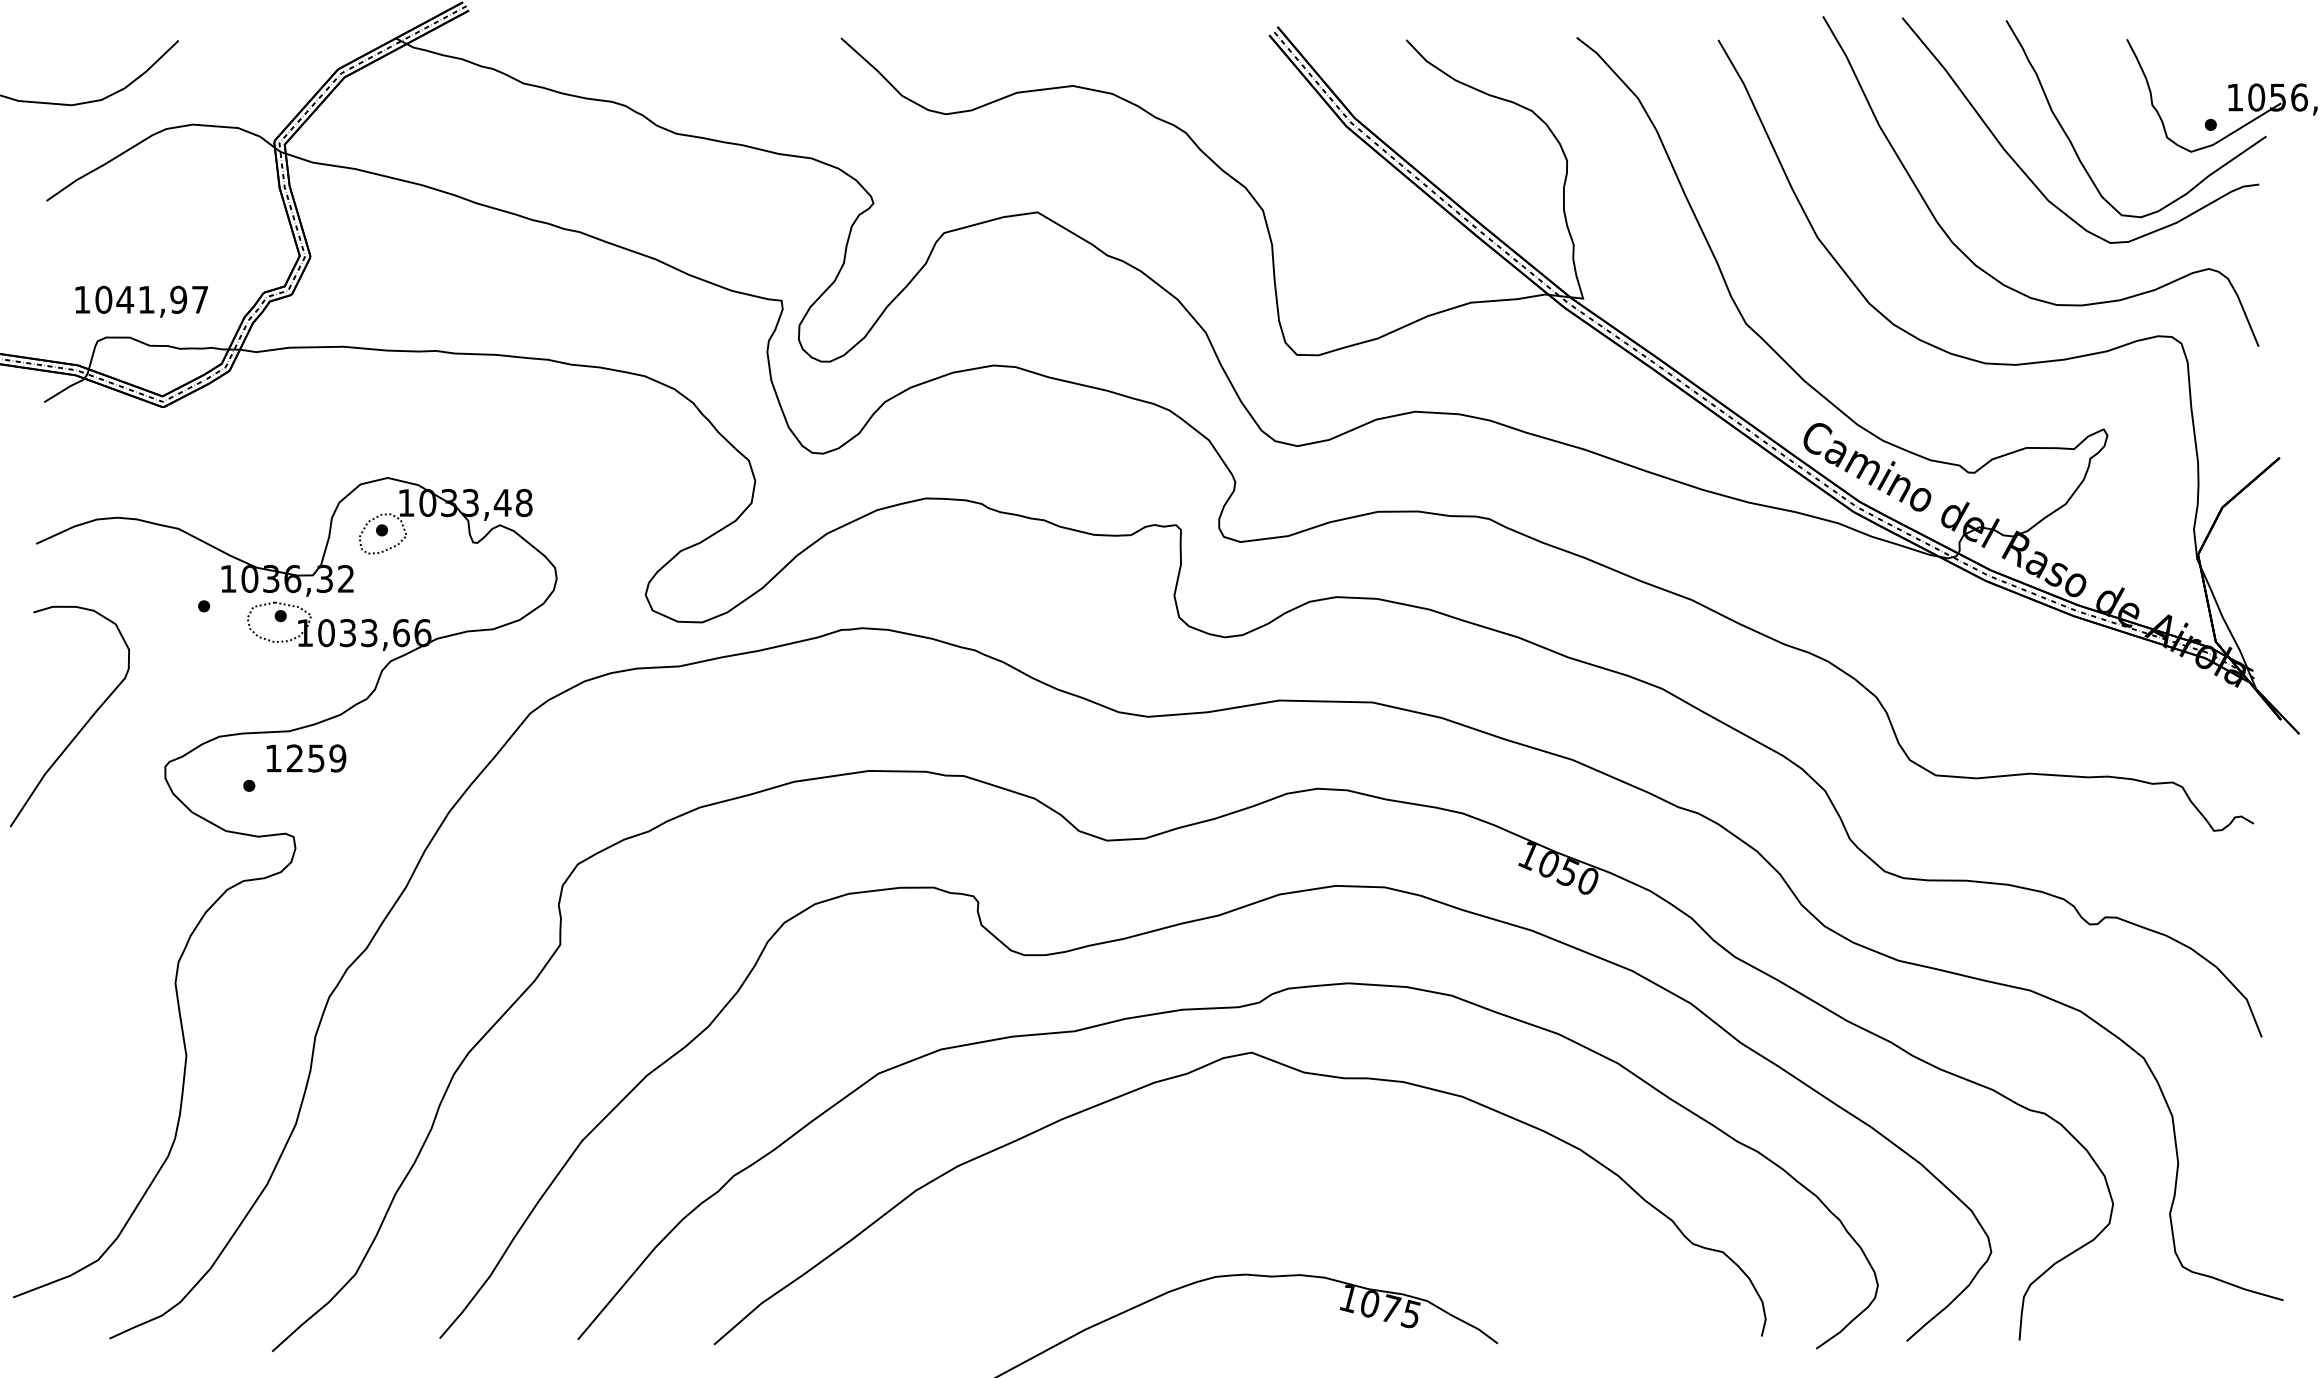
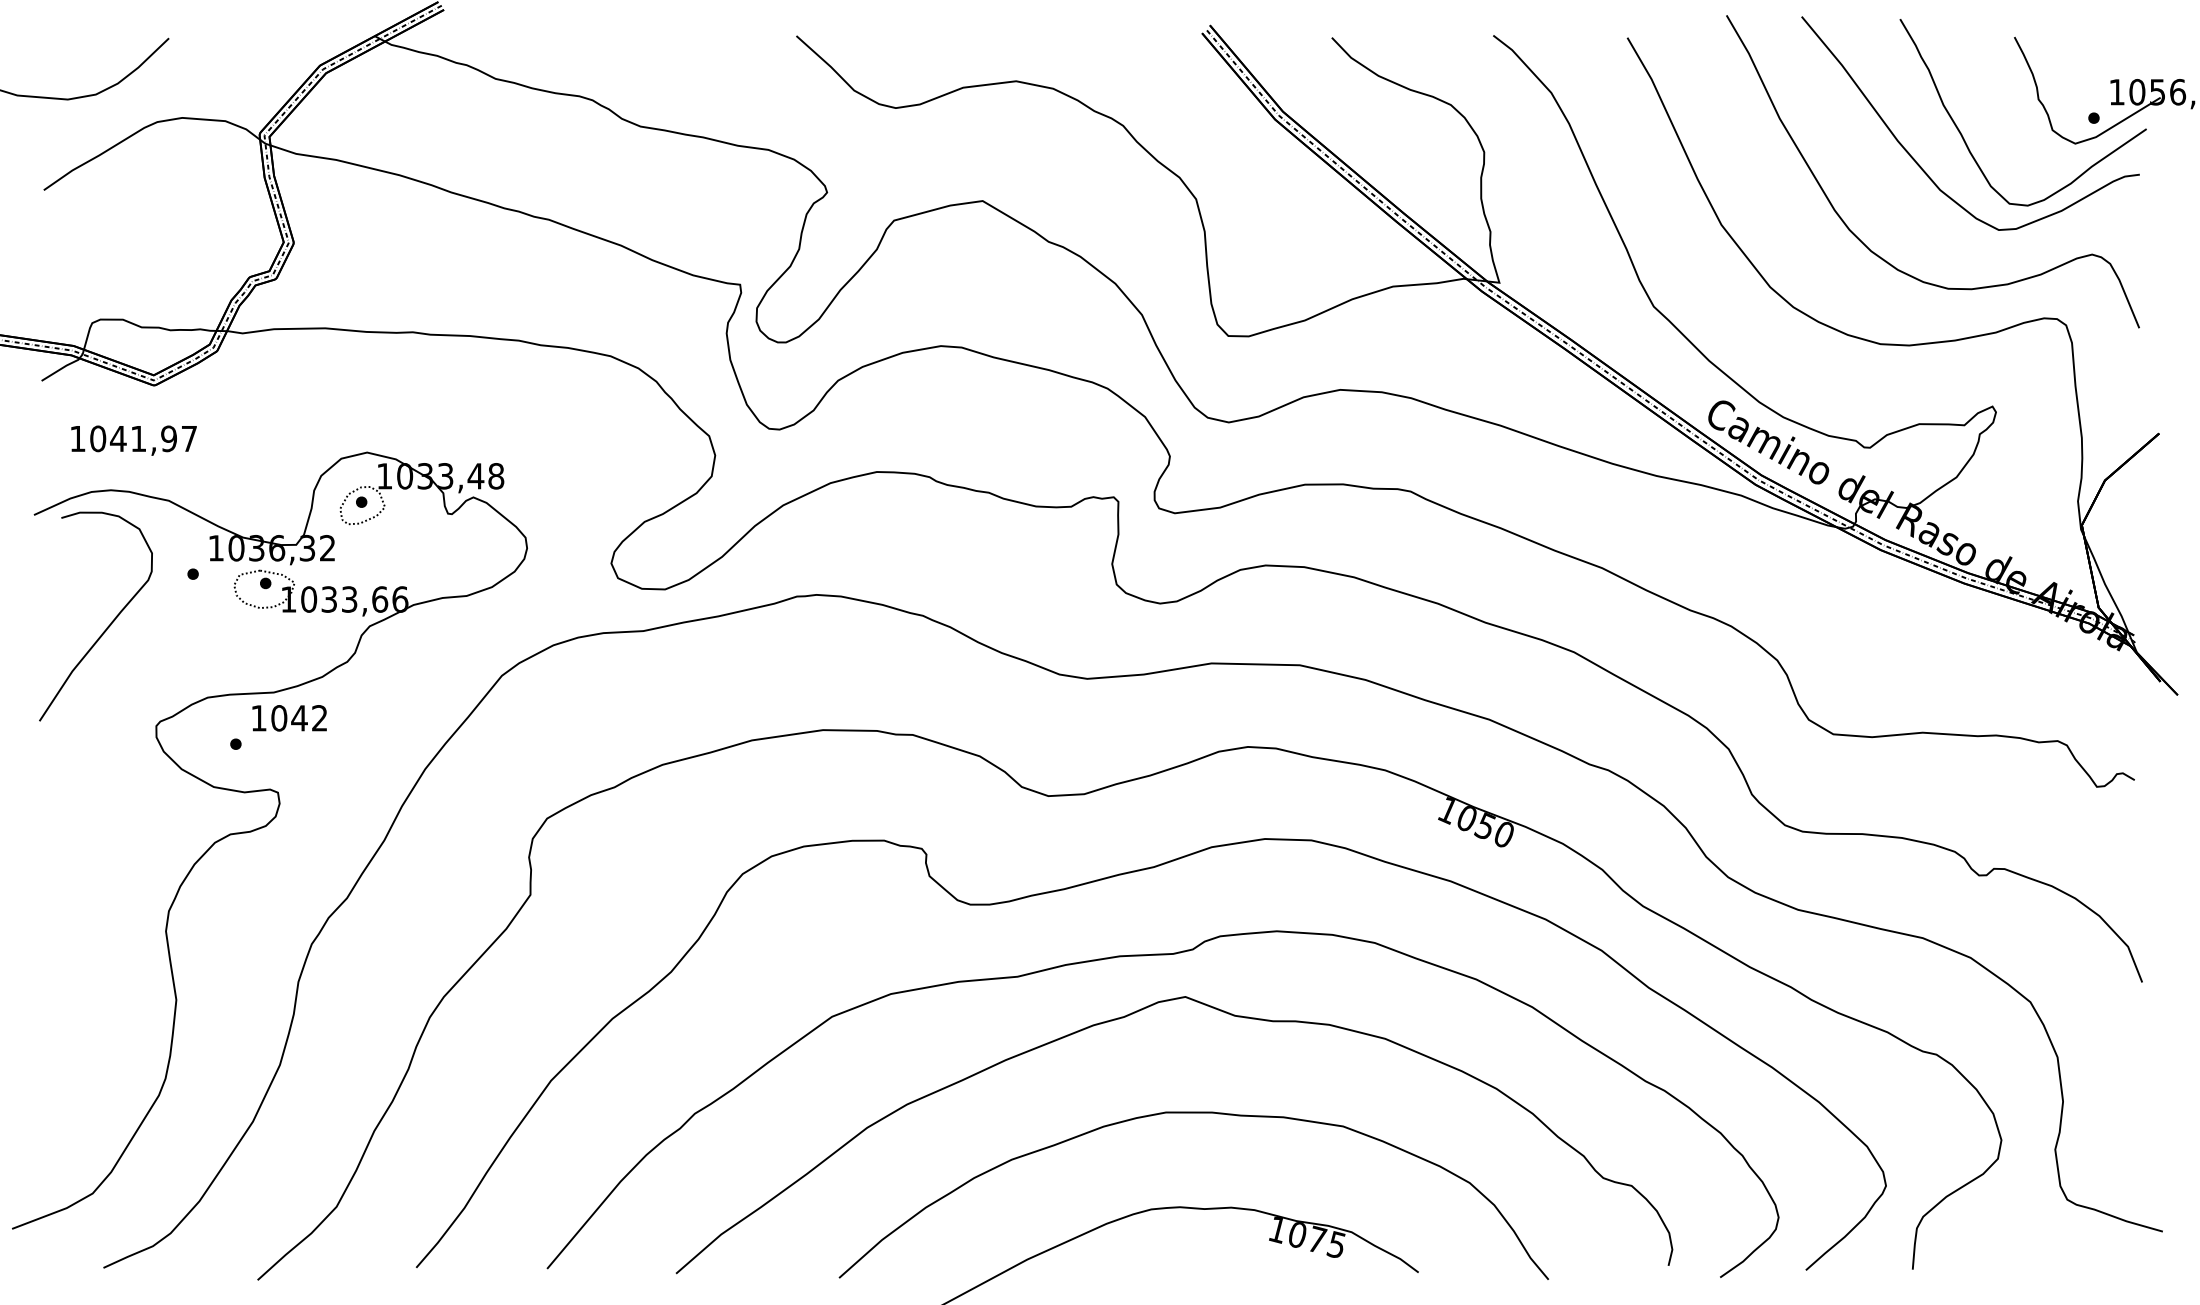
text: (141, 301) -> (133, 440), moved
curve: (80, 728) -> (106, 627), moved
text: (316, 758) -> (299, 718), 1259 -> 1042
curve: (1260, 1175) -> (1193, 1113), added

